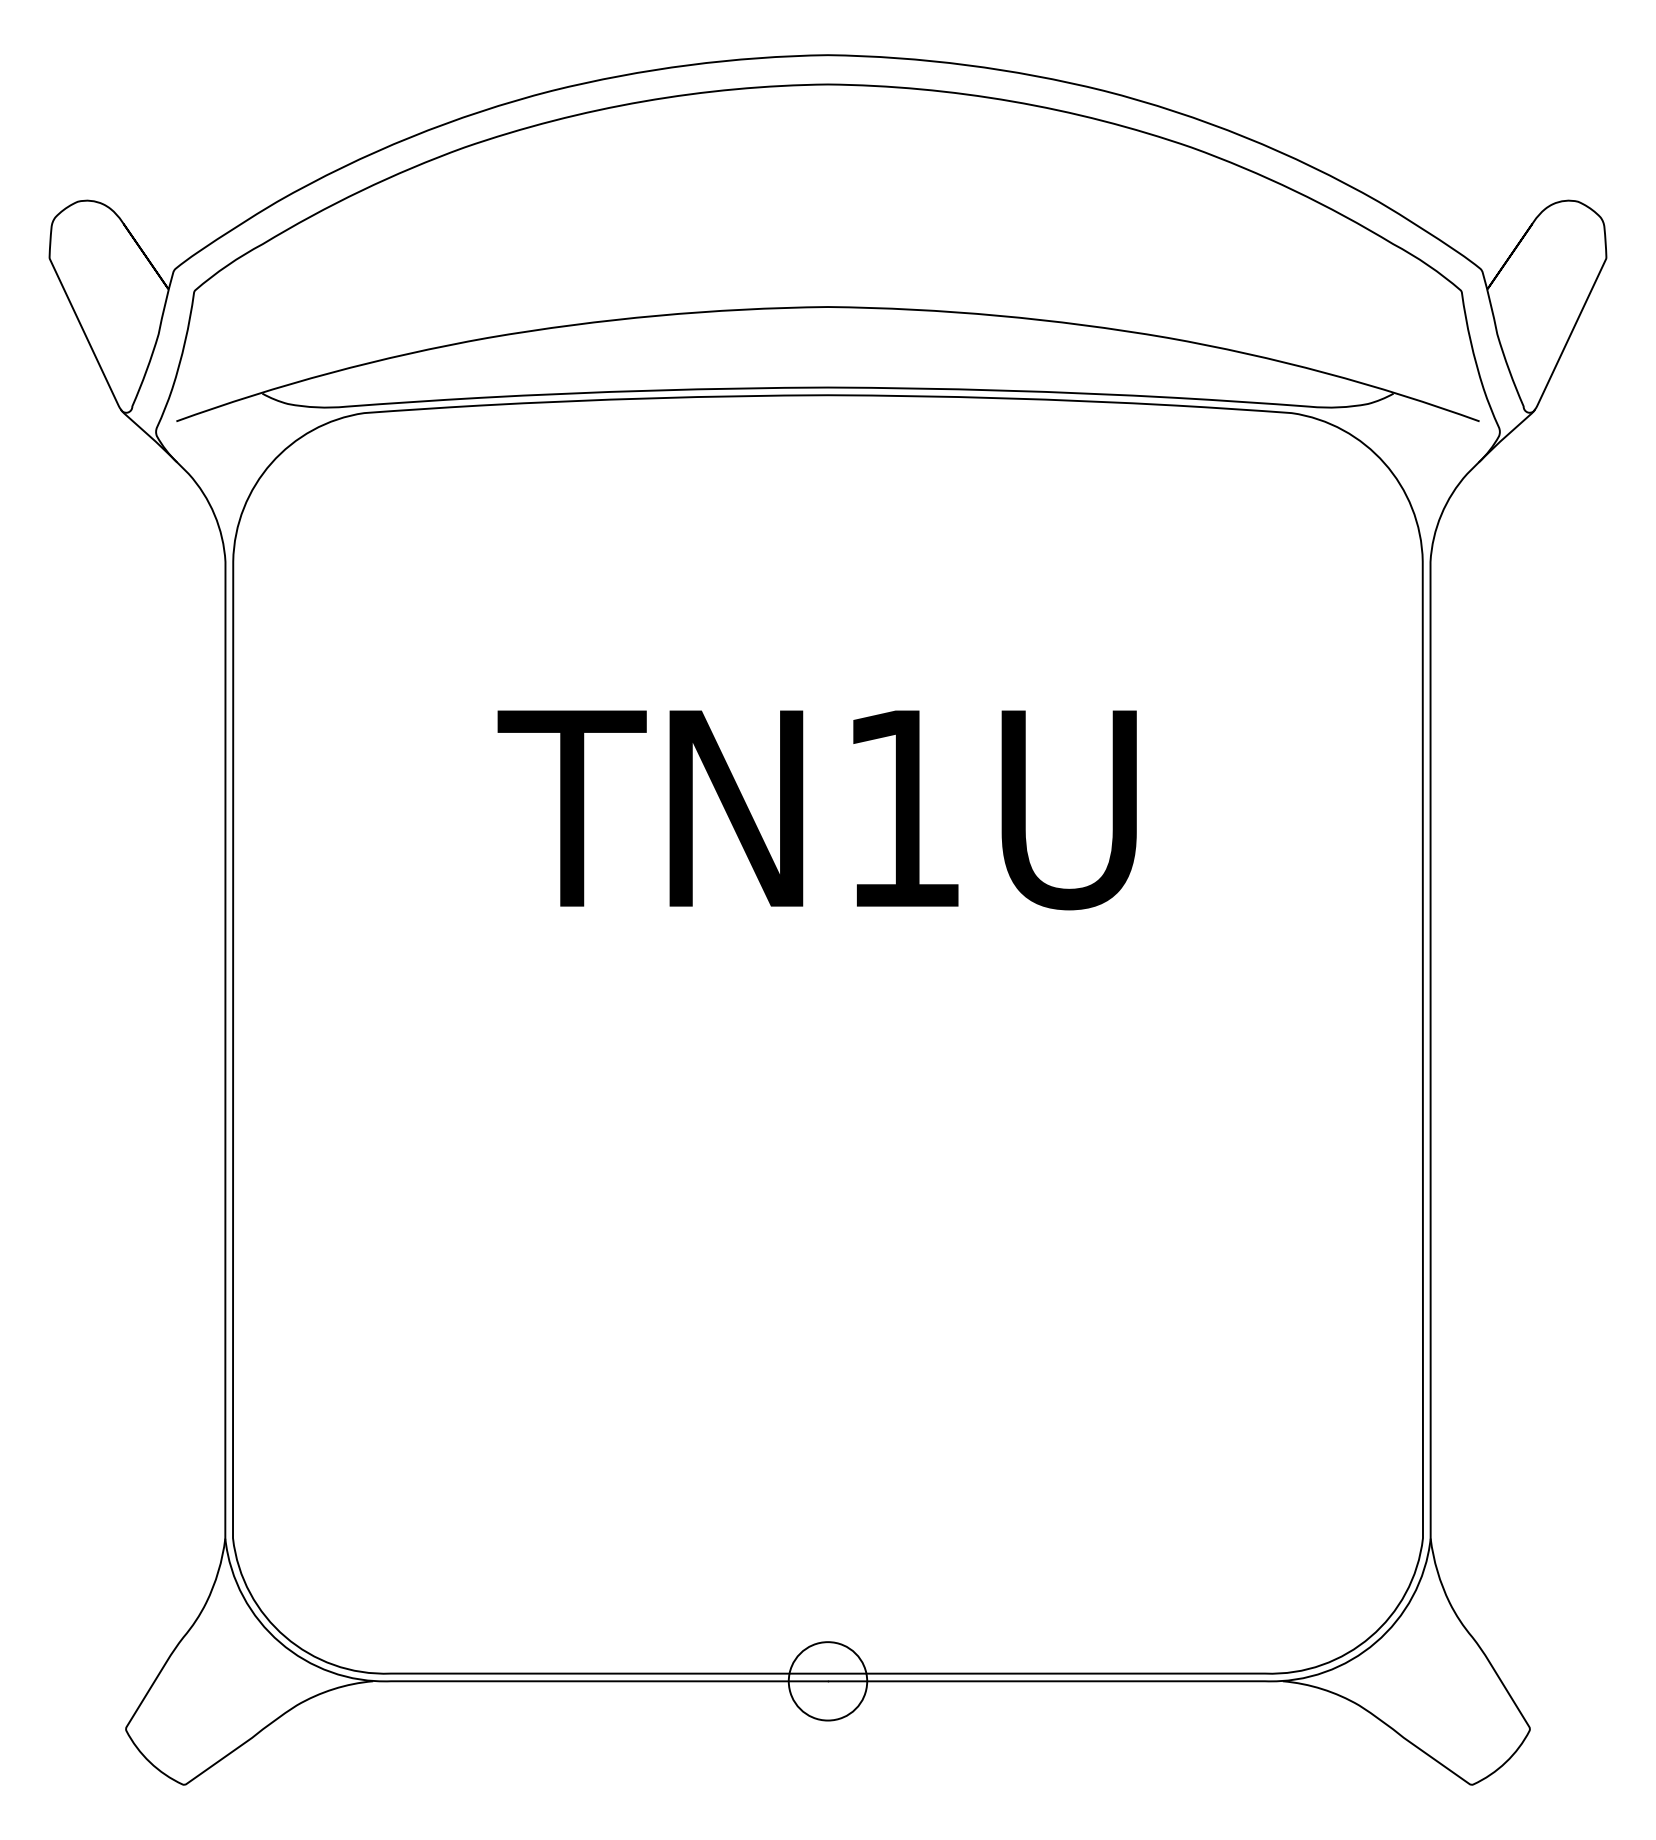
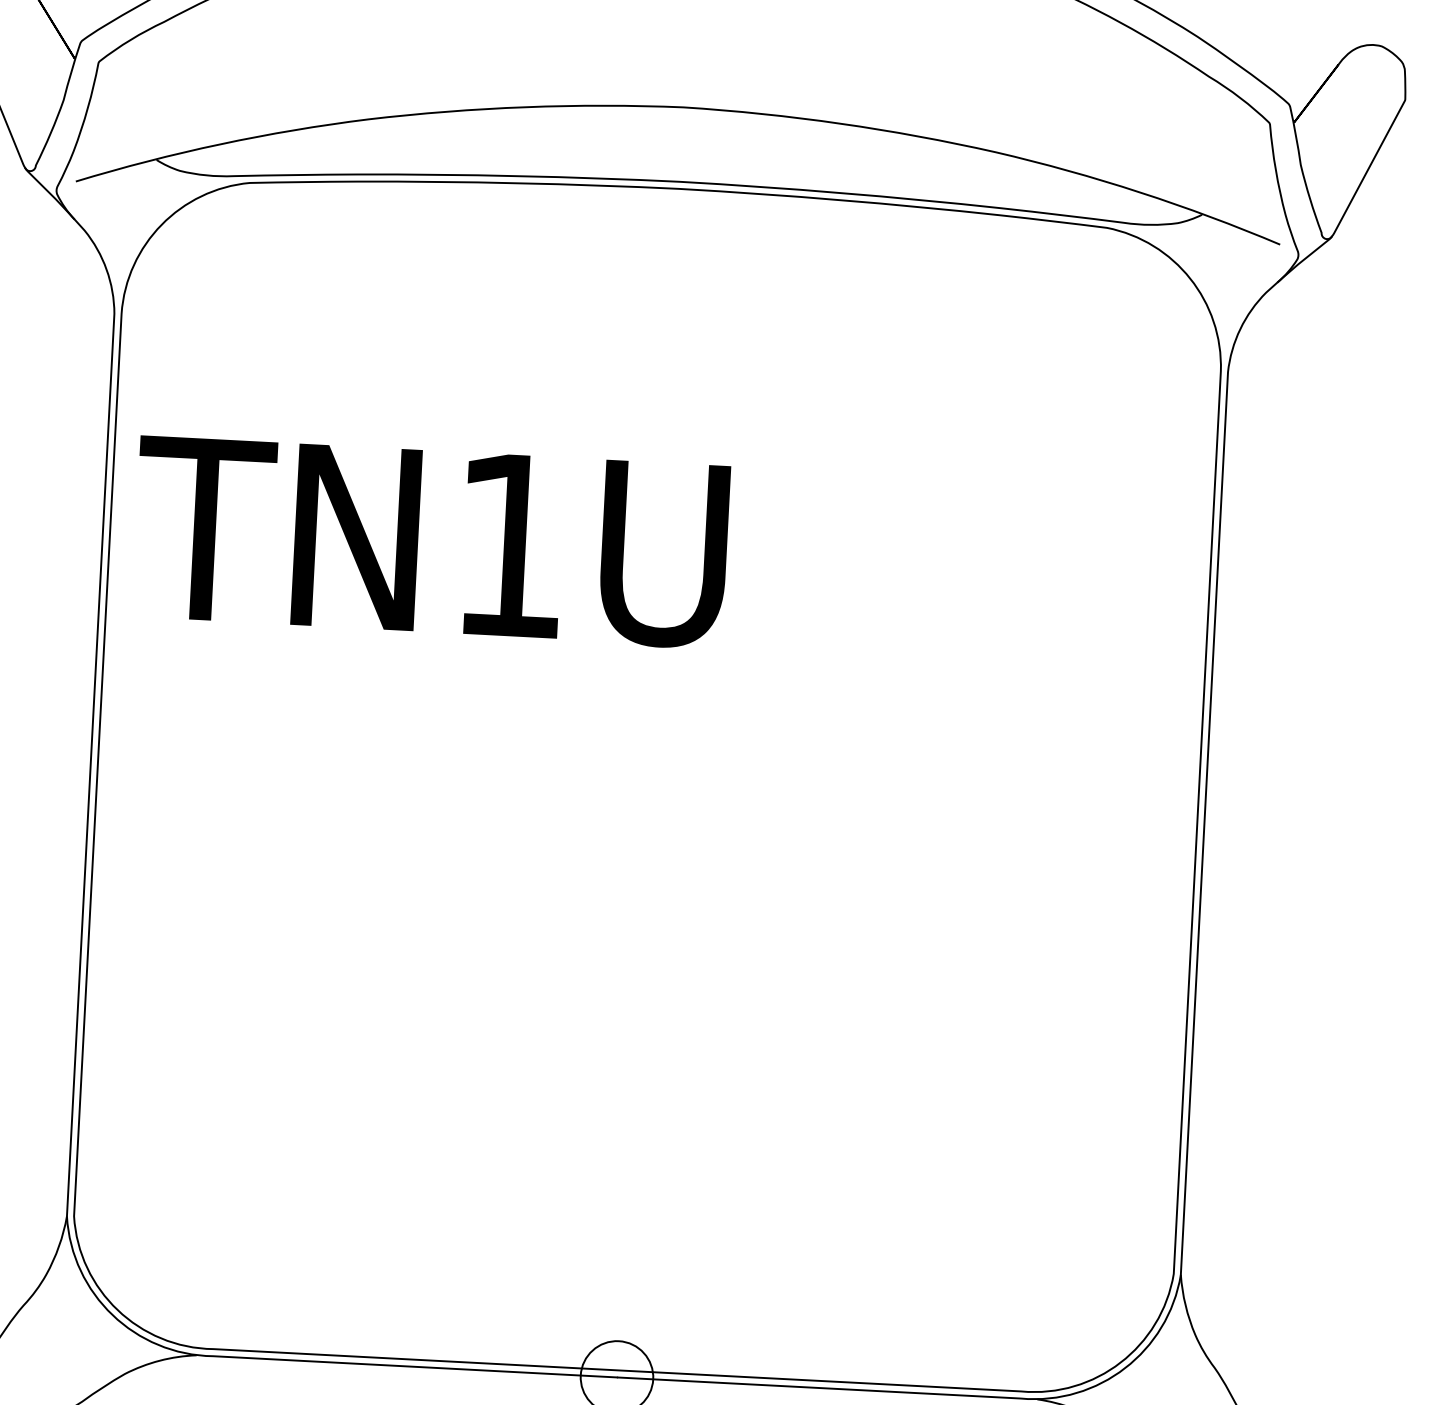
text: (816, 810) -> (430, 543), moved

